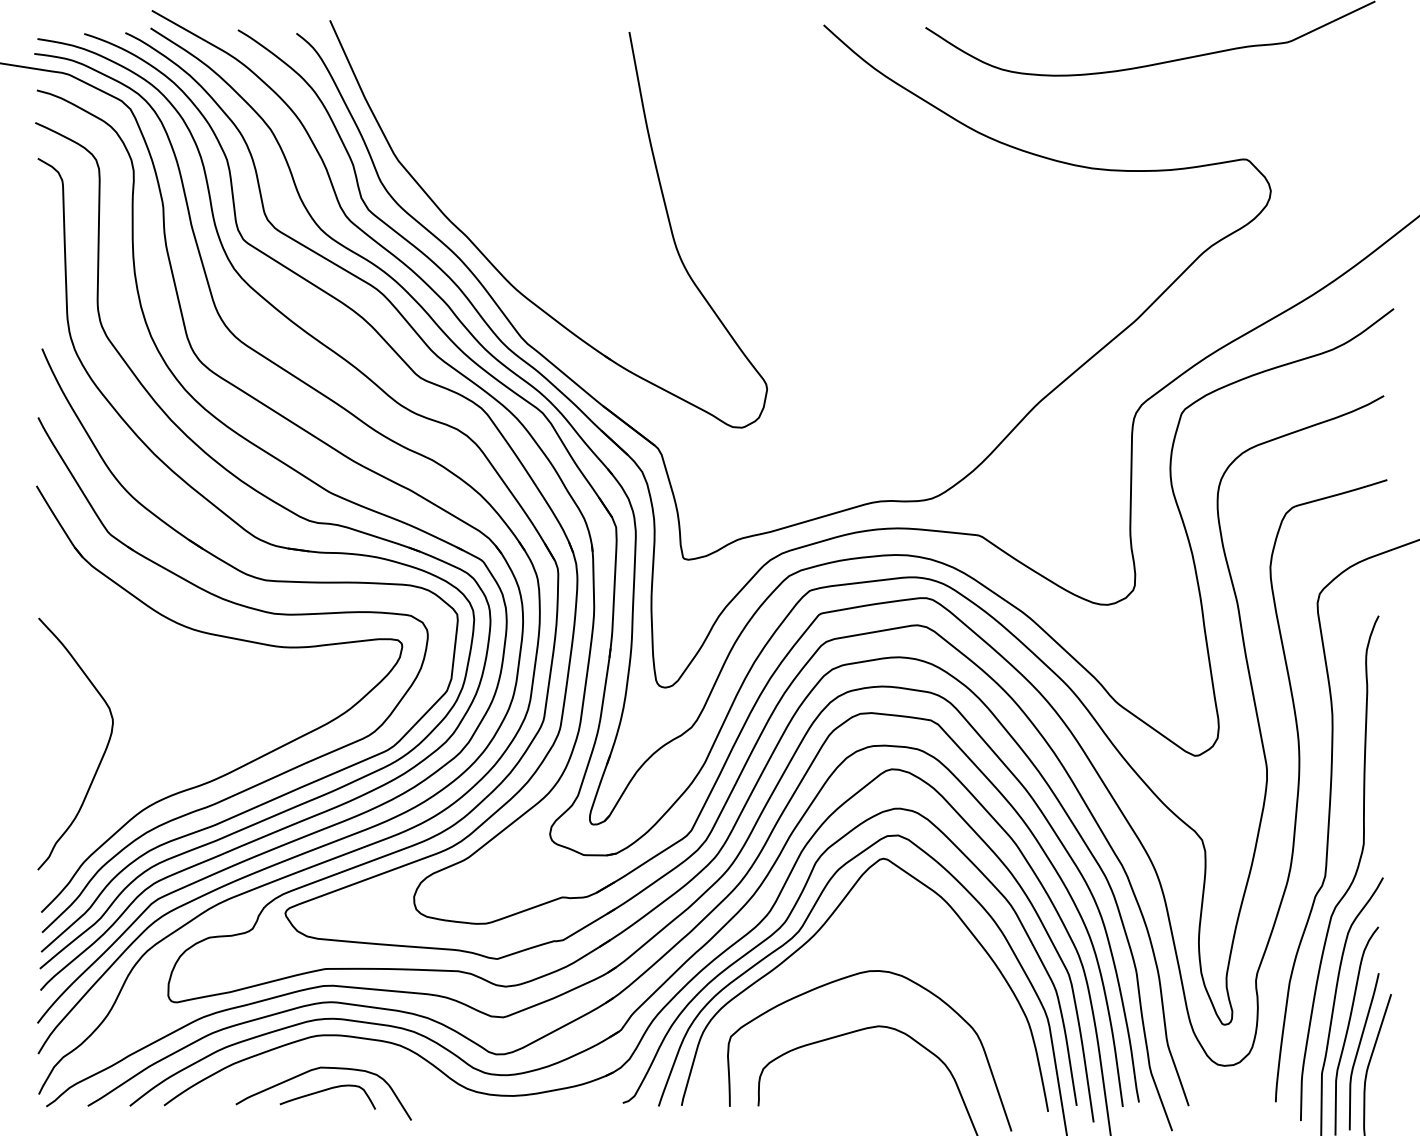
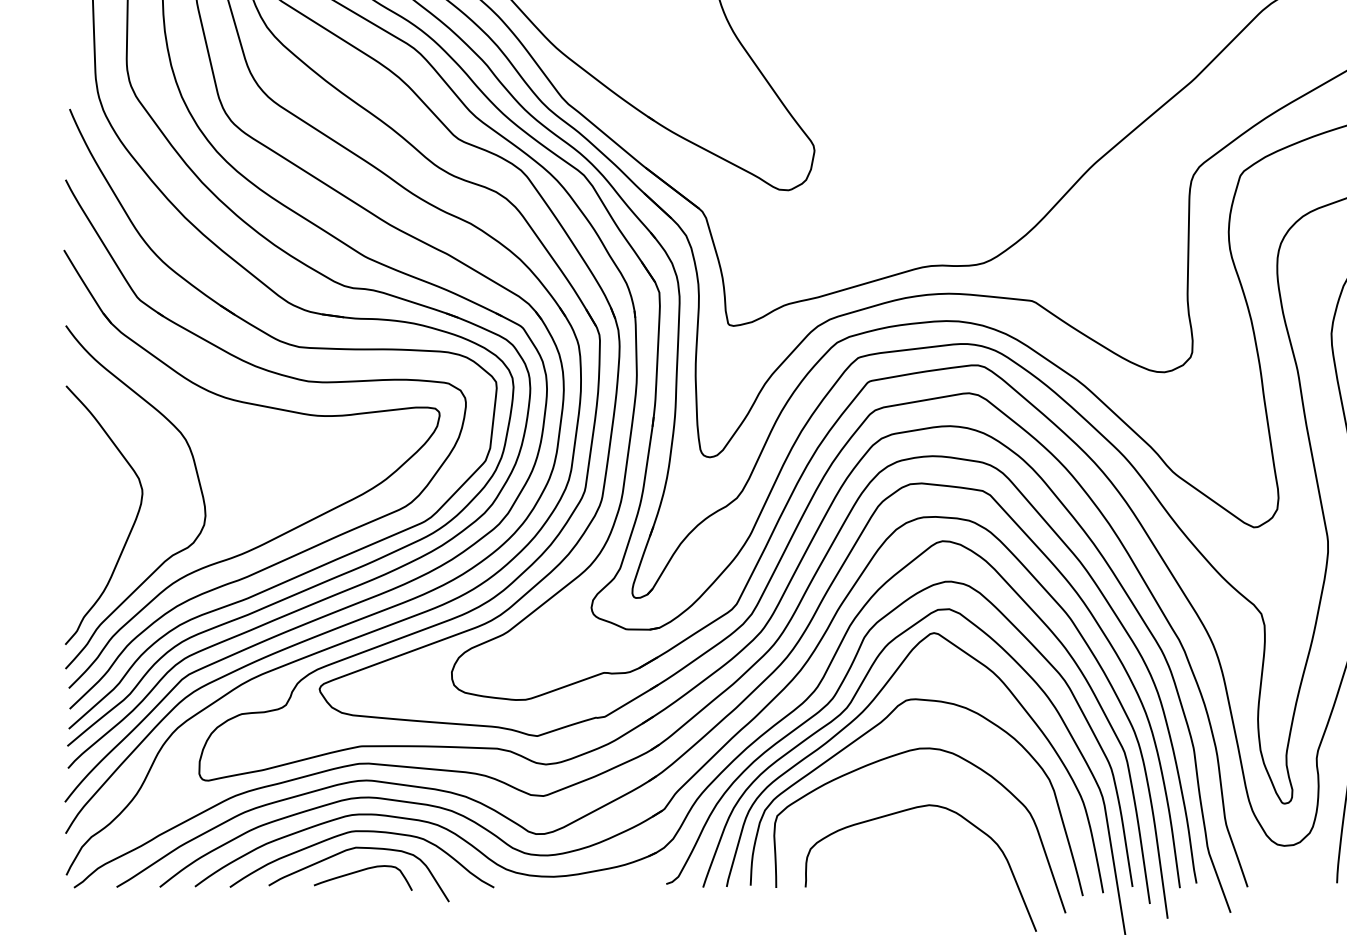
curve: (166, 709) -> (197, 479), added
curve: (824, 952) -> (873, 729), added
curve: (326, 1052) -> (361, 832), added

